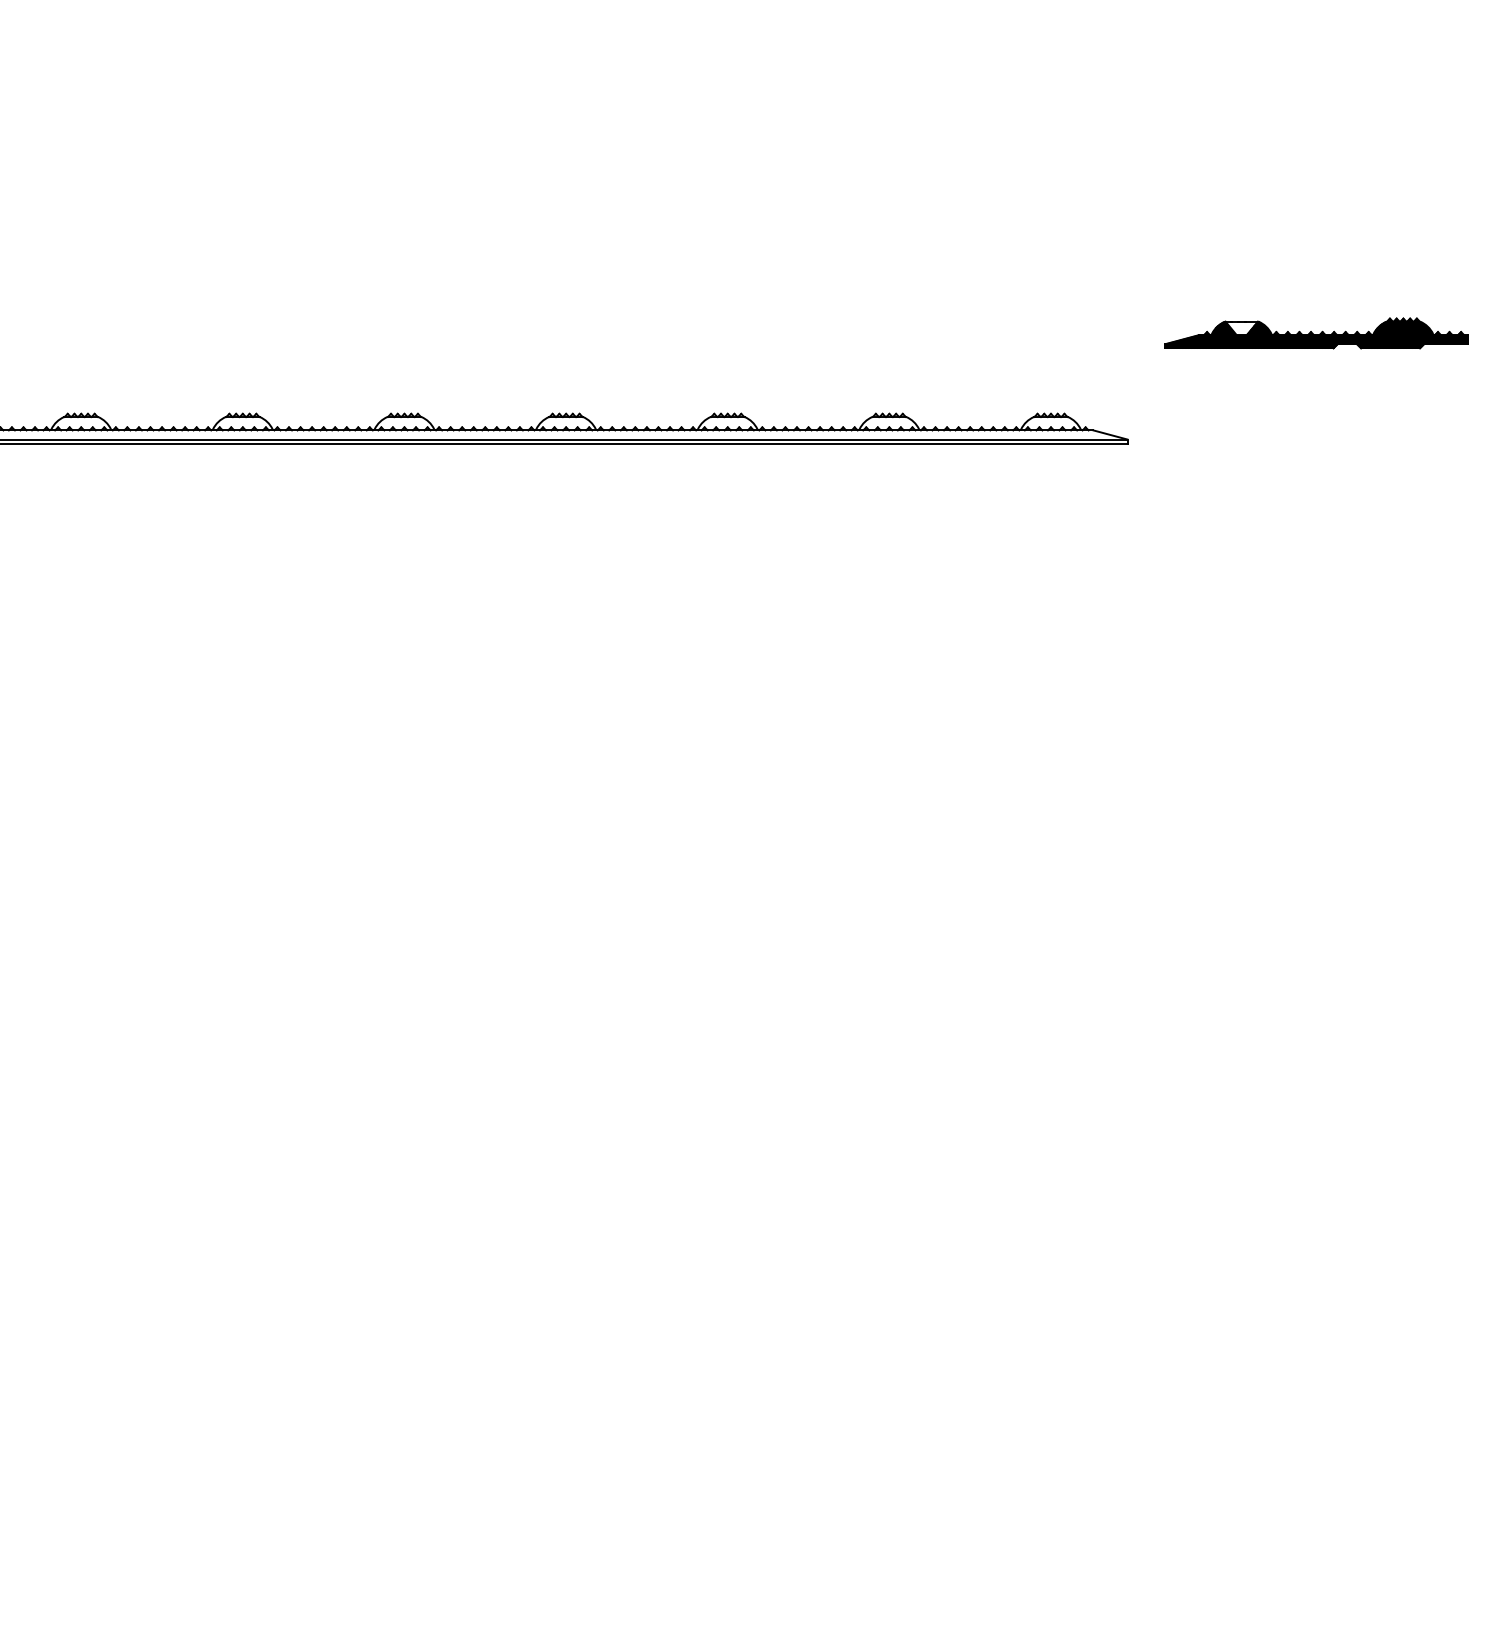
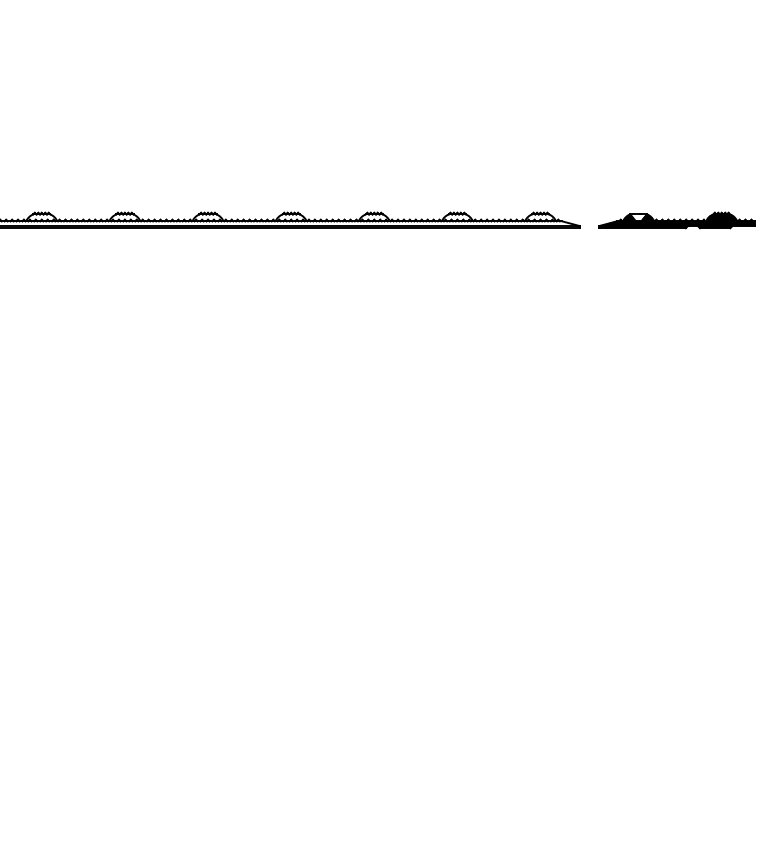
part: (1315, 333) -> (676, 220), moved

